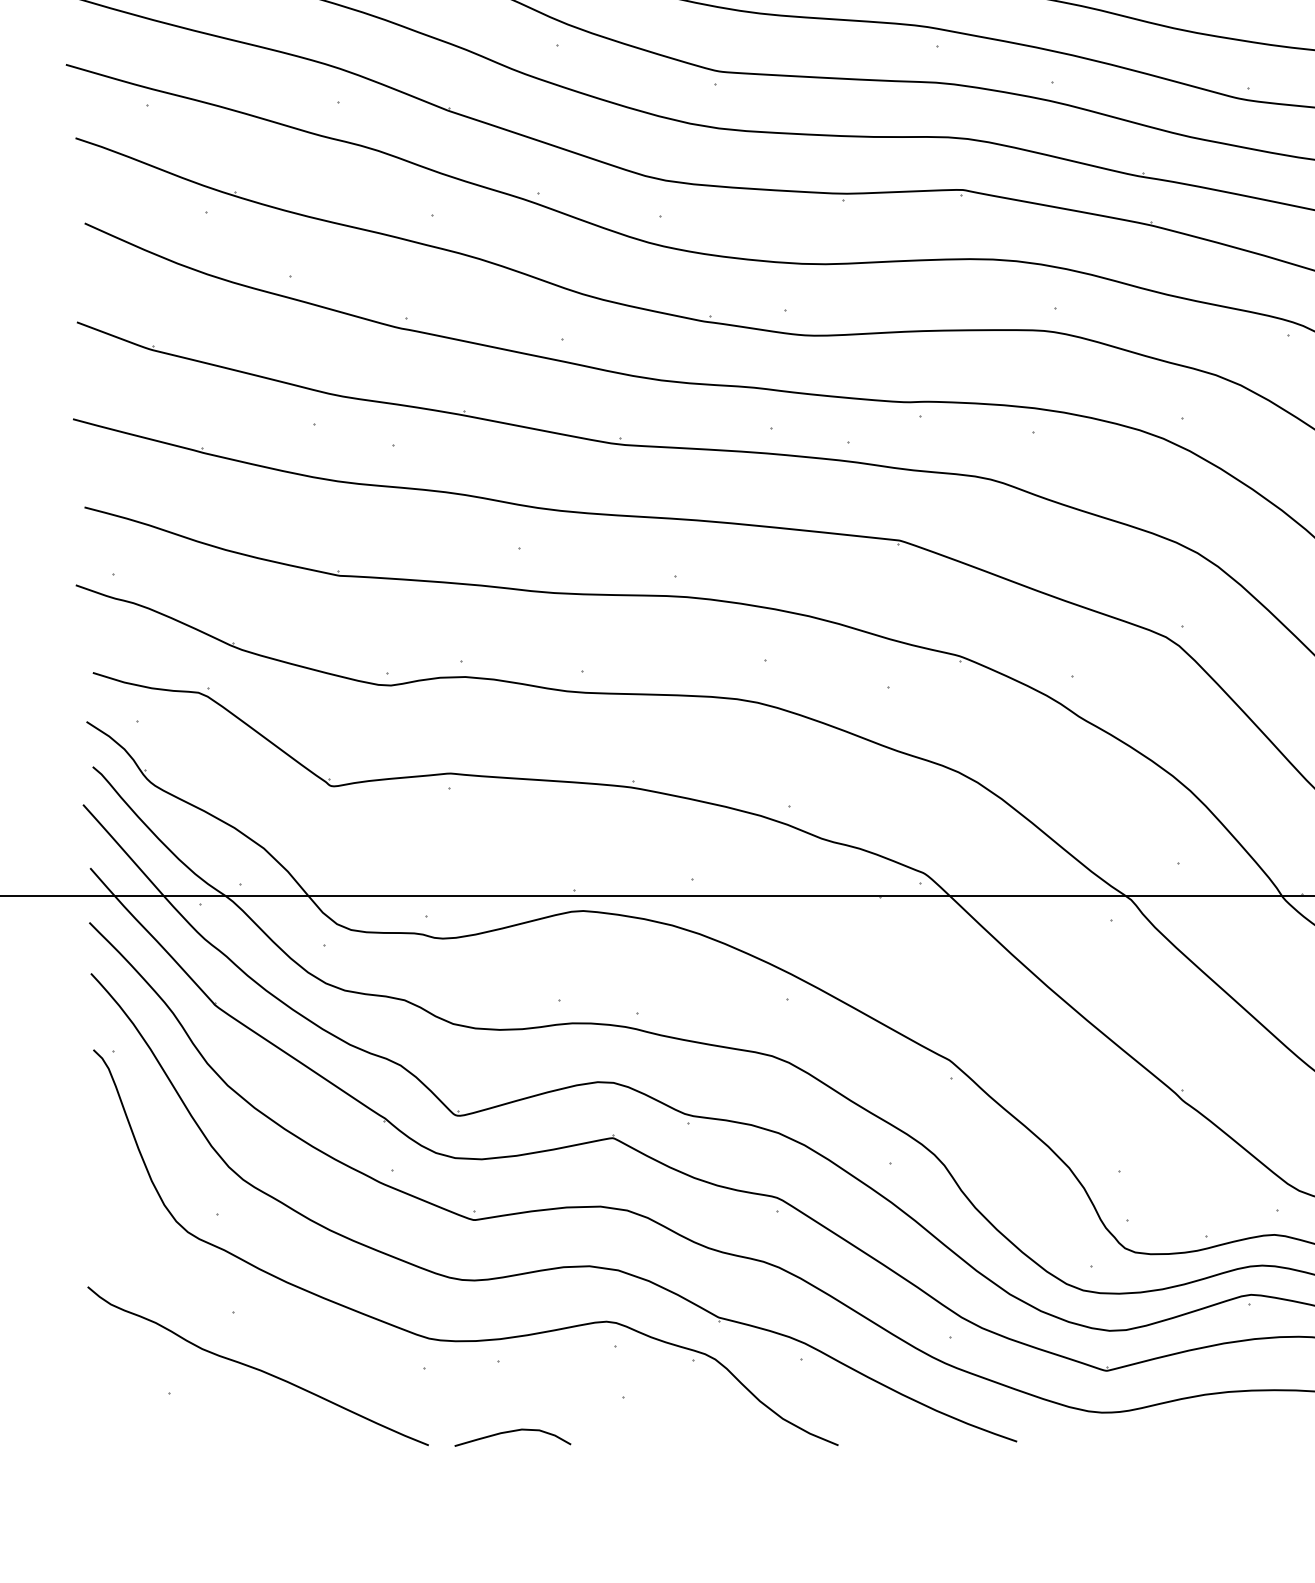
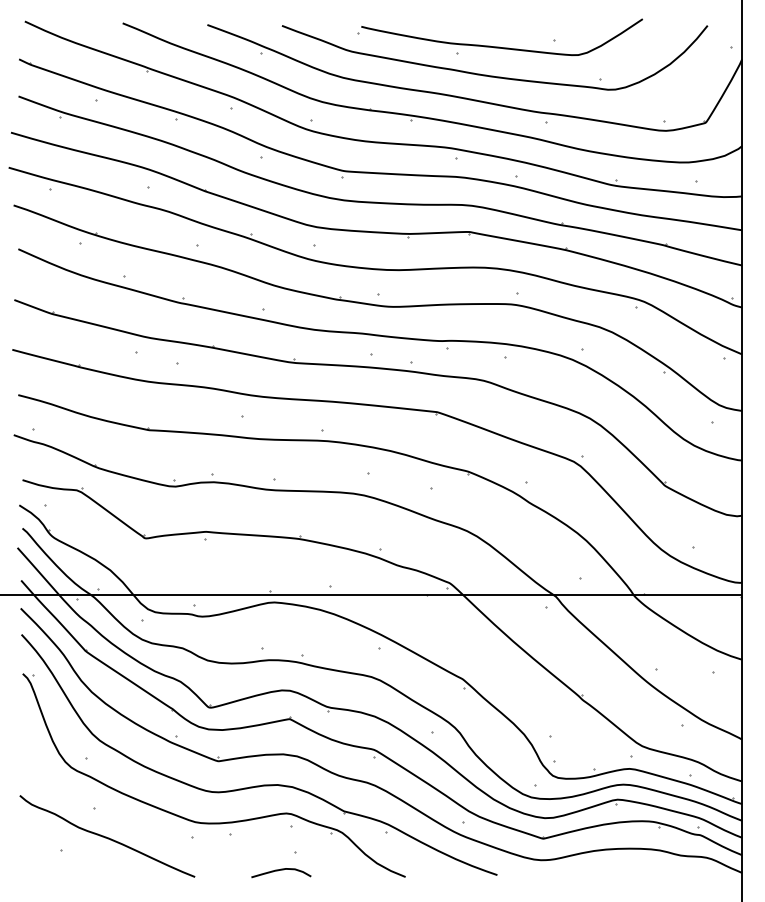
curve: (513, 1432) -> (281, 870), moved

